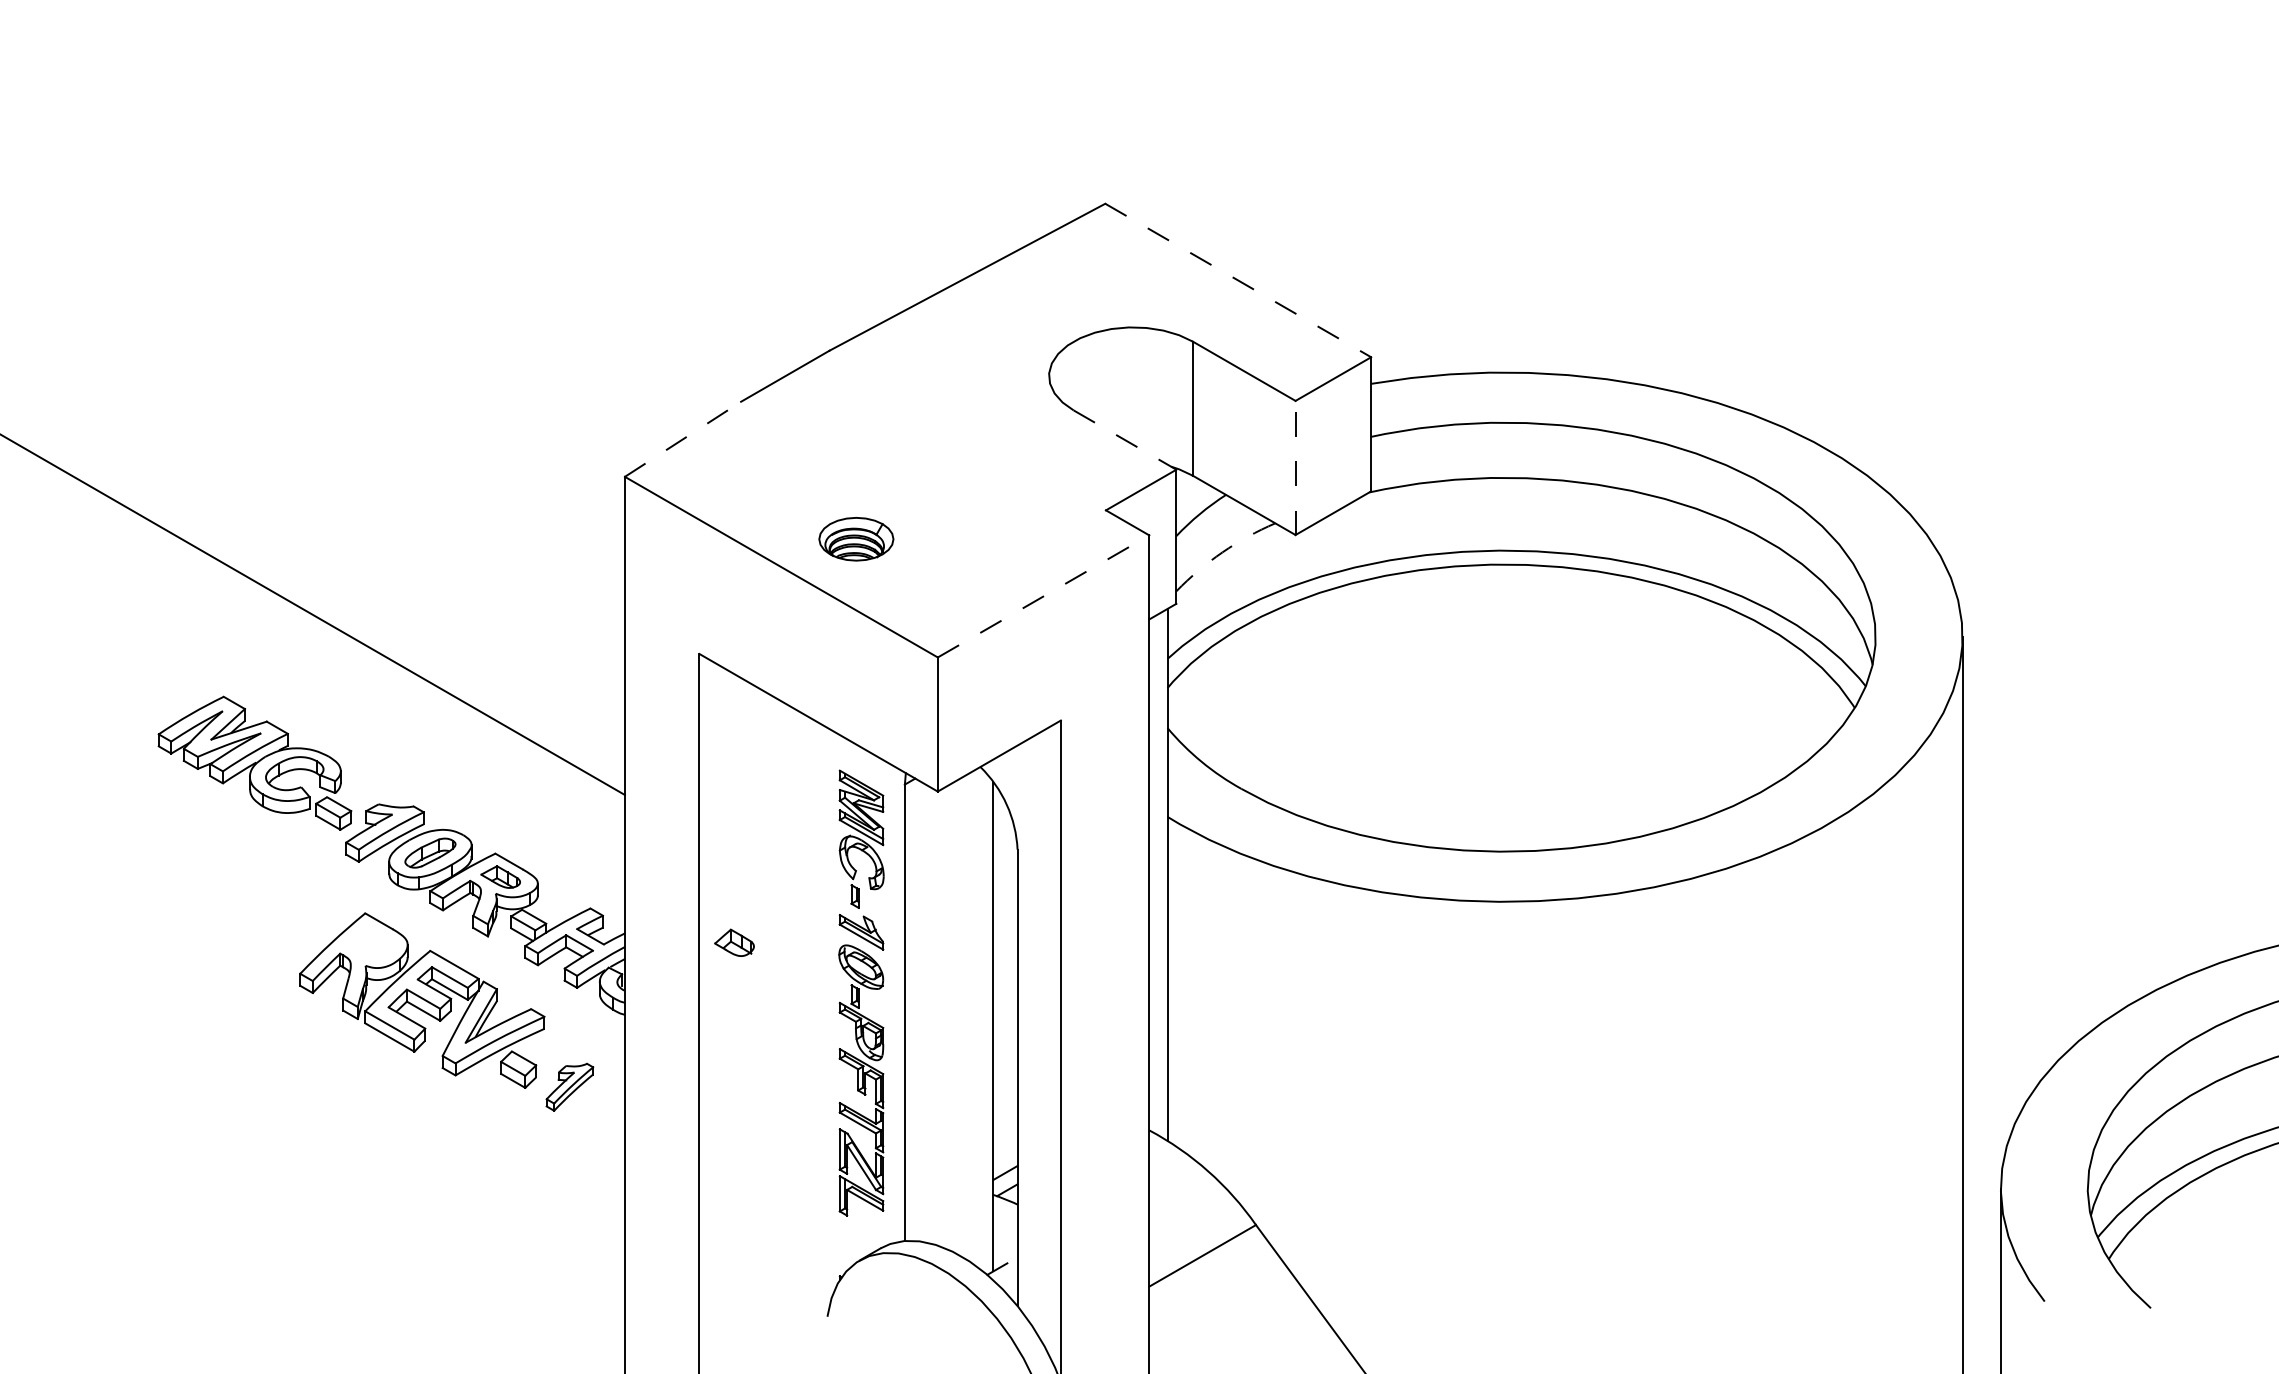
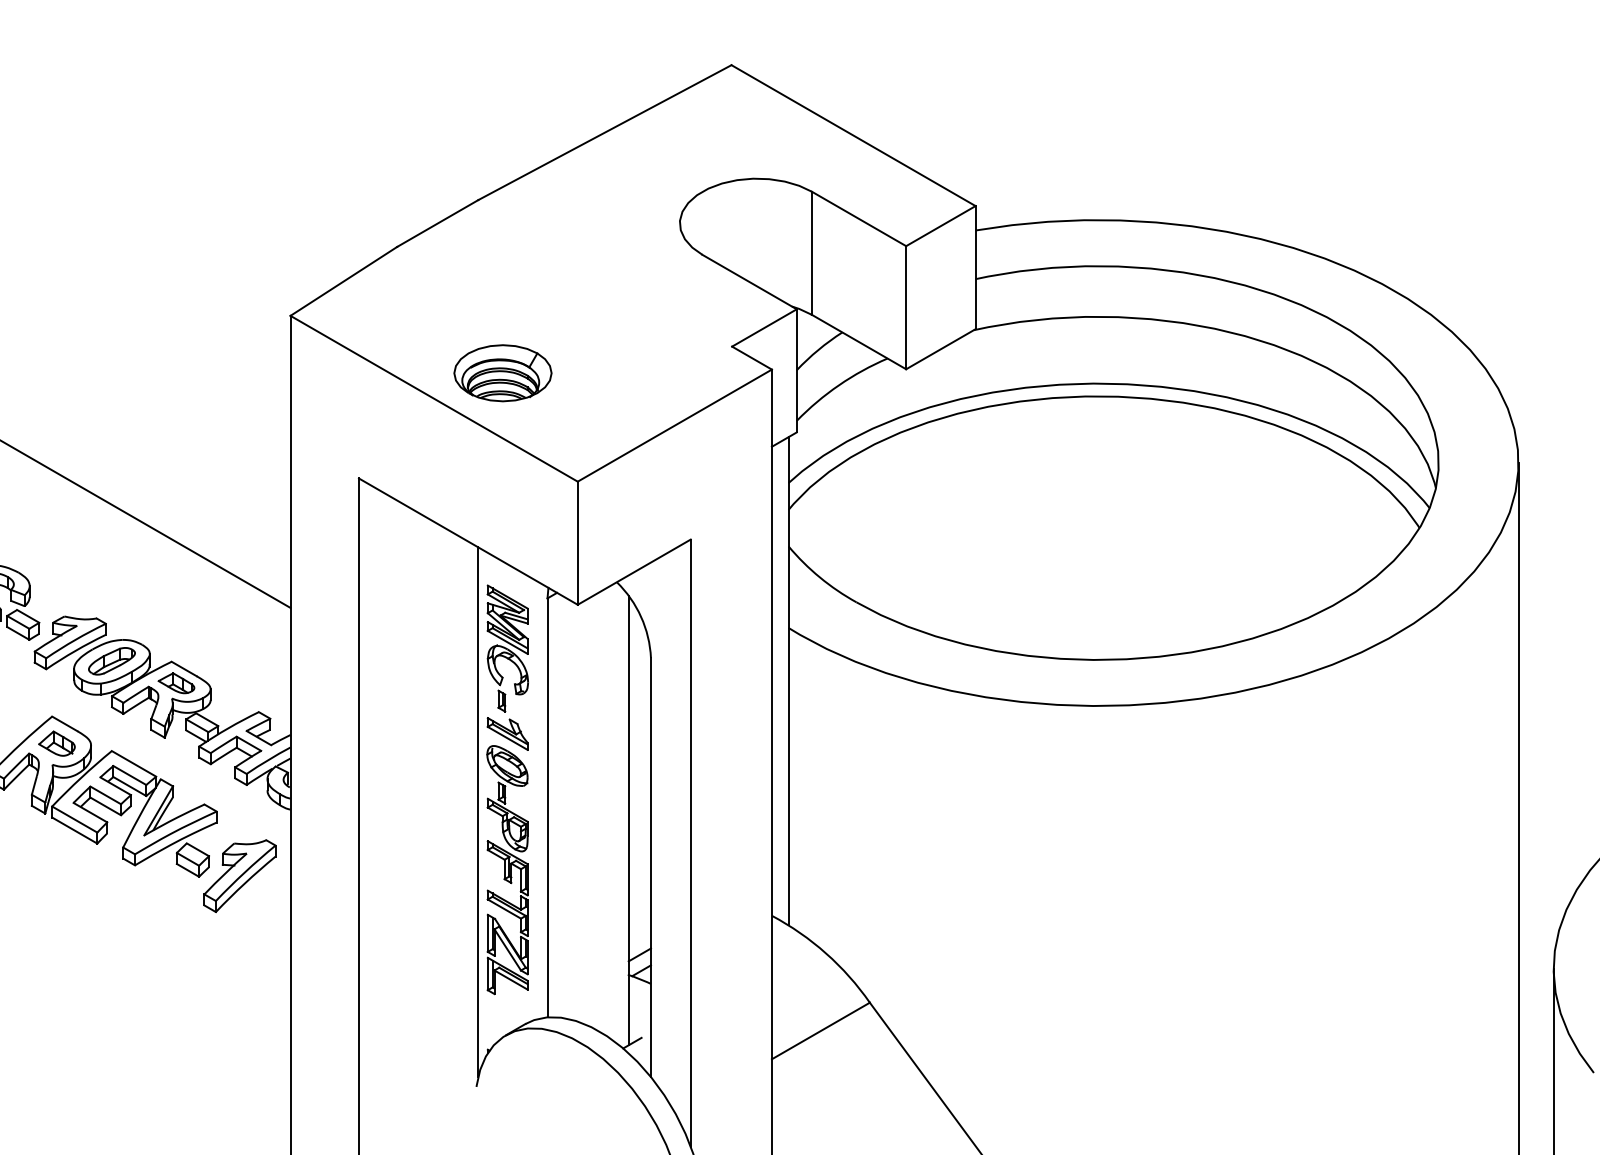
line: (1238, 280) -> (853, 135), dashed -> solid
line: (683, 439) -> (344, 281), dashed -> solid
line: (1125, 440) -> (750, 282), dashed -> solid
line: (1295, 467) -> (906, 307), dashed -> solid
part: (856, 538) -> (503, 372), size x1.43
arc: (1222, 552) -> (839, 385), dashed -> solid
line: (1044, 596) -> (675, 425), dashed -> solid
part: (734, 942) -> (56, 743), moved
line: (829, 1017) -> (478, 812), added
part: (569, 1087) -> (239, 876), size x1.67

